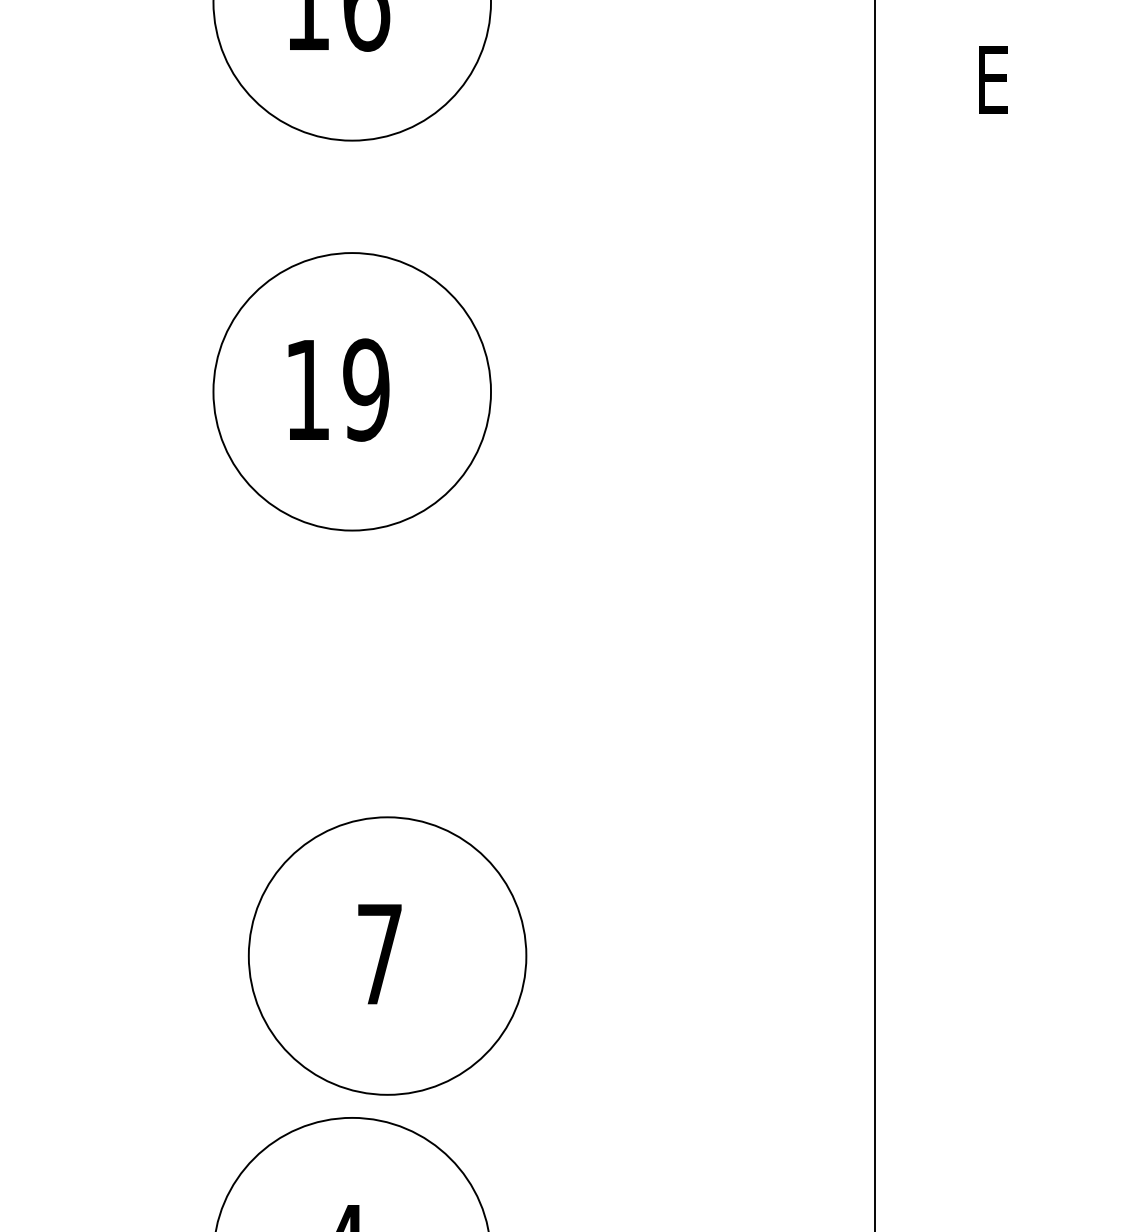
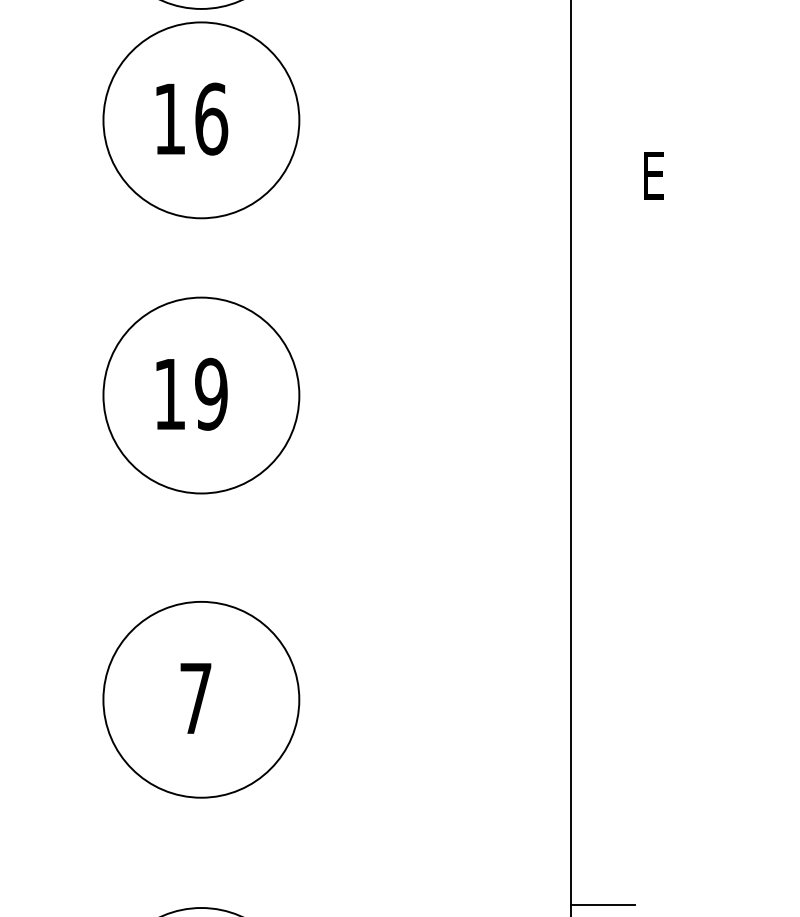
part: (387, 955) -> (201, 699), moved
line: (920, 1112) -> (602, 904), added

